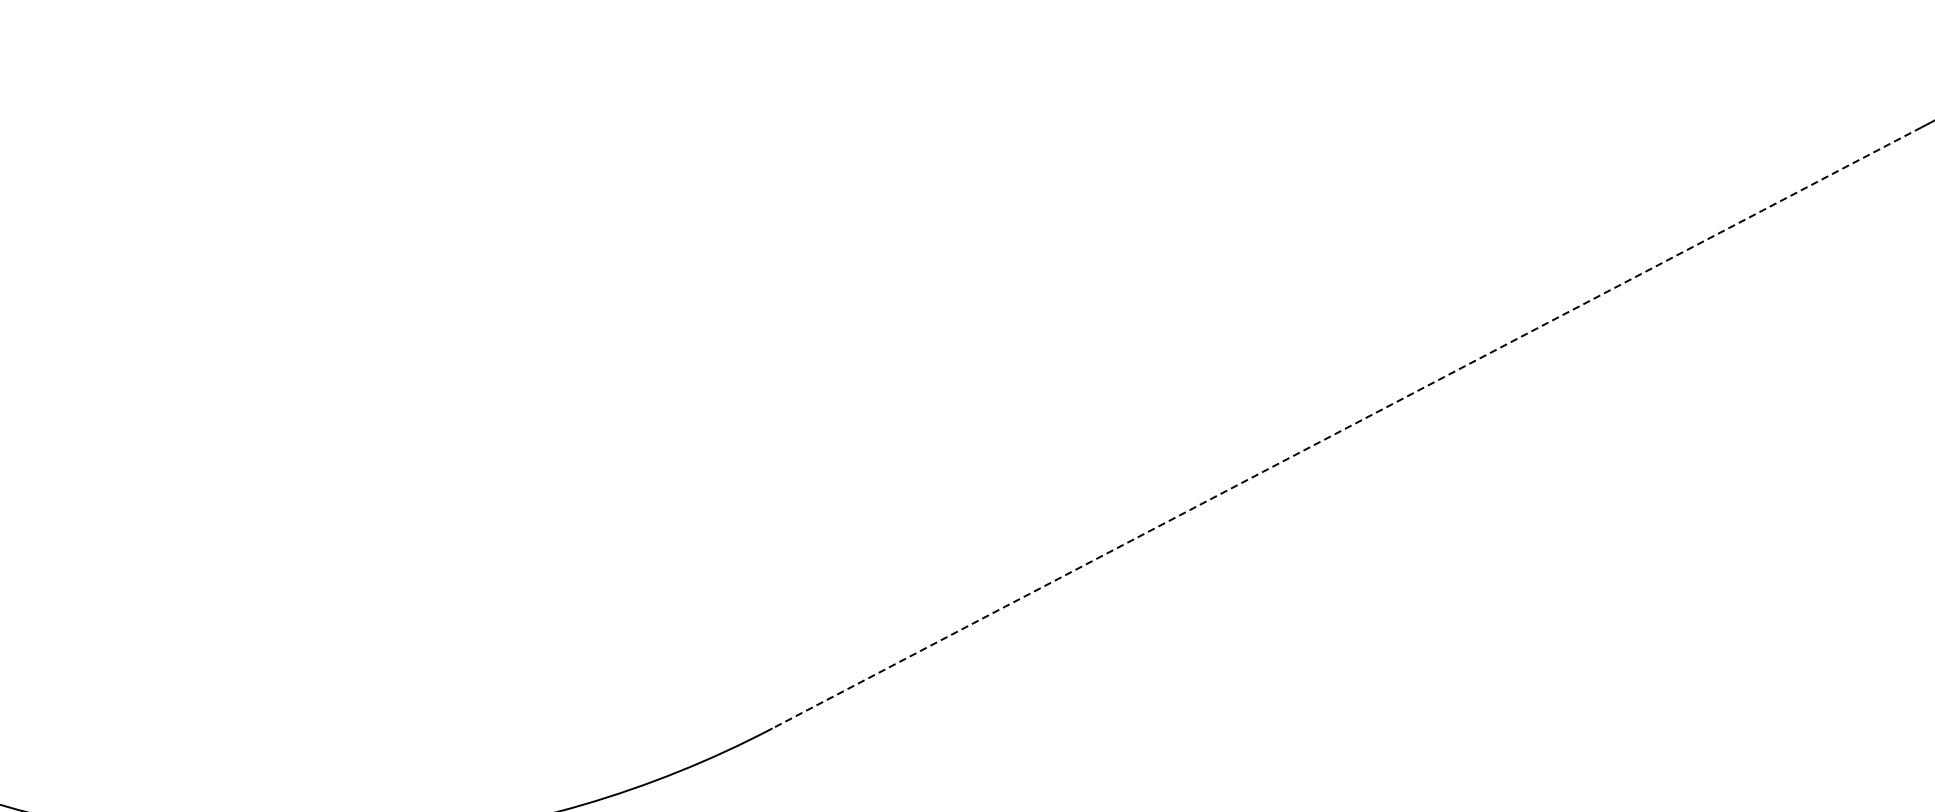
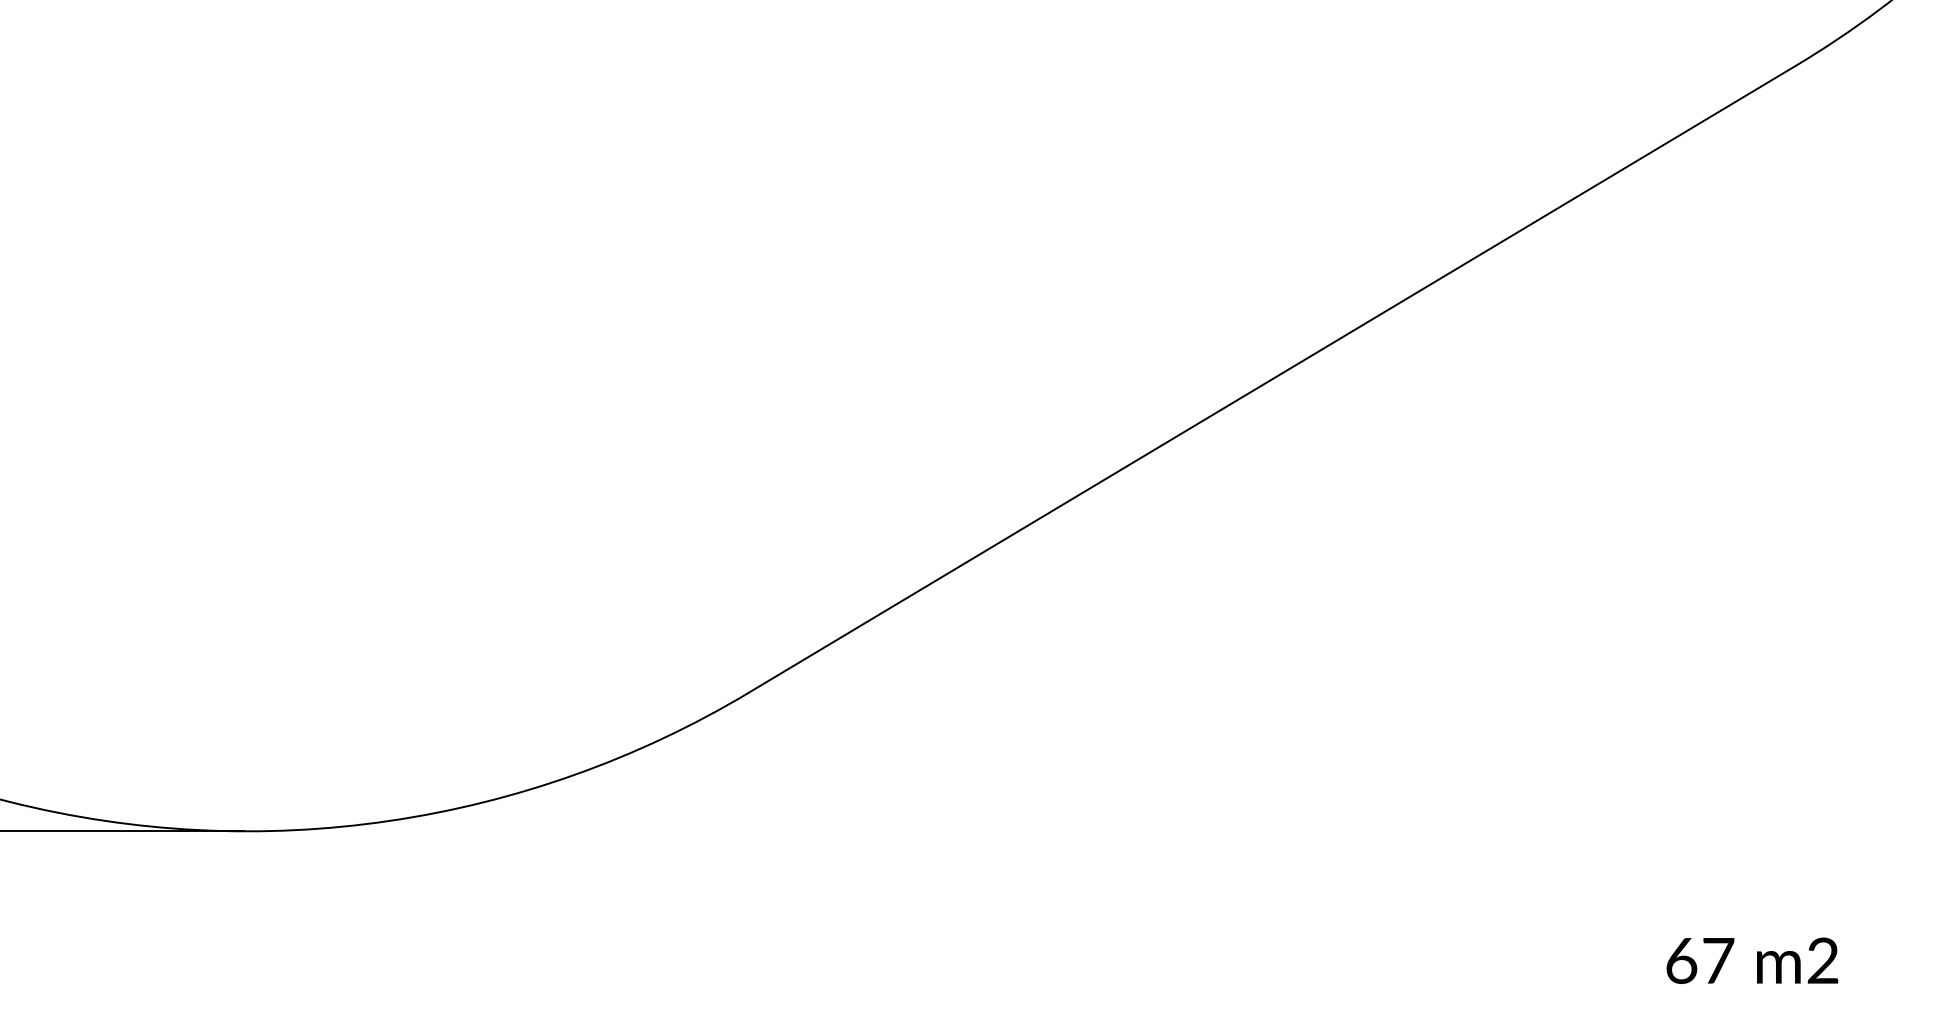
line: (1347, 428) -> (1272, 379), dashed -> solid

